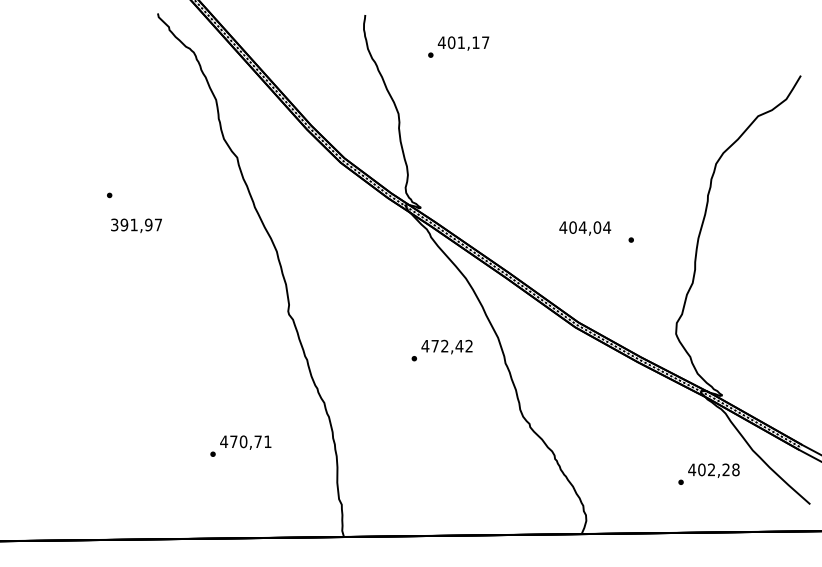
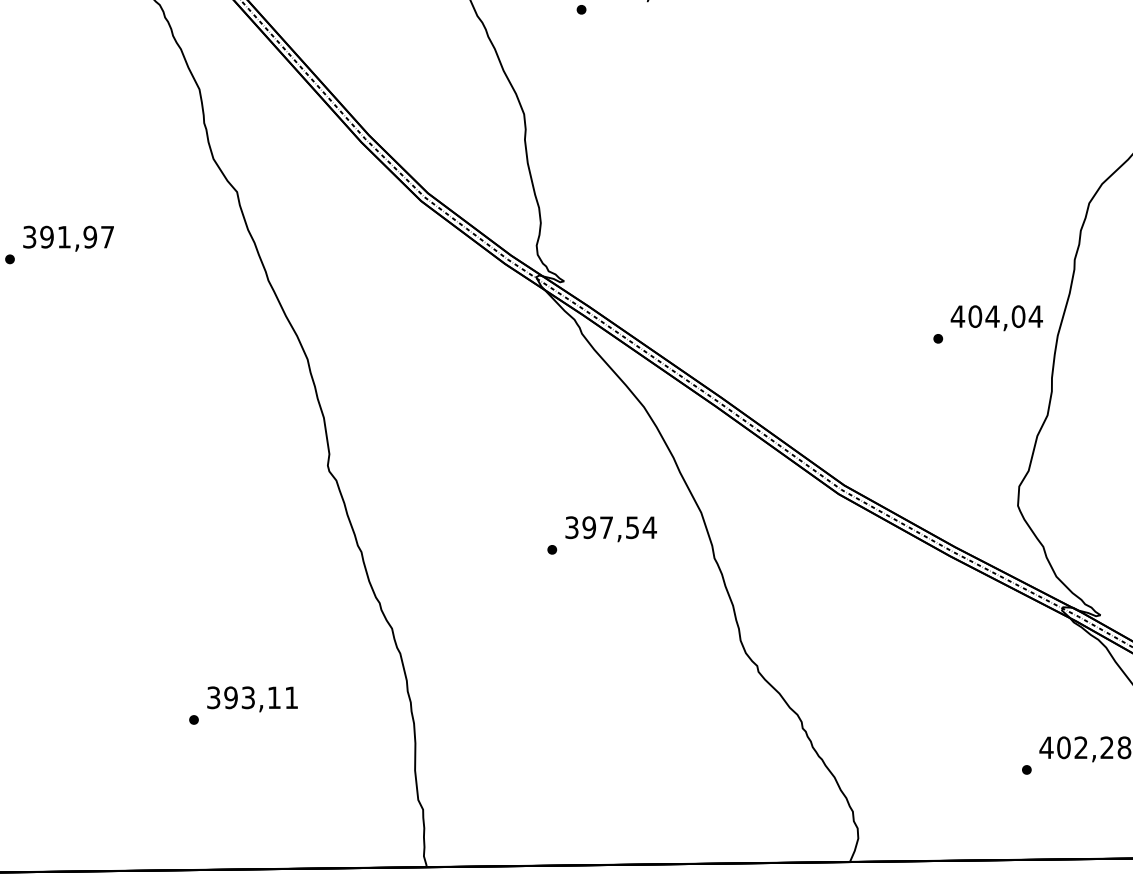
text: (136, 225) -> (68, 238), moved
text: (585, 228) -> (997, 318), moved
text: (447, 345) -> (611, 526), 472,42 -> 397,54
text: (240, 441) -> (242, 697), 470,71 -> 393,11

